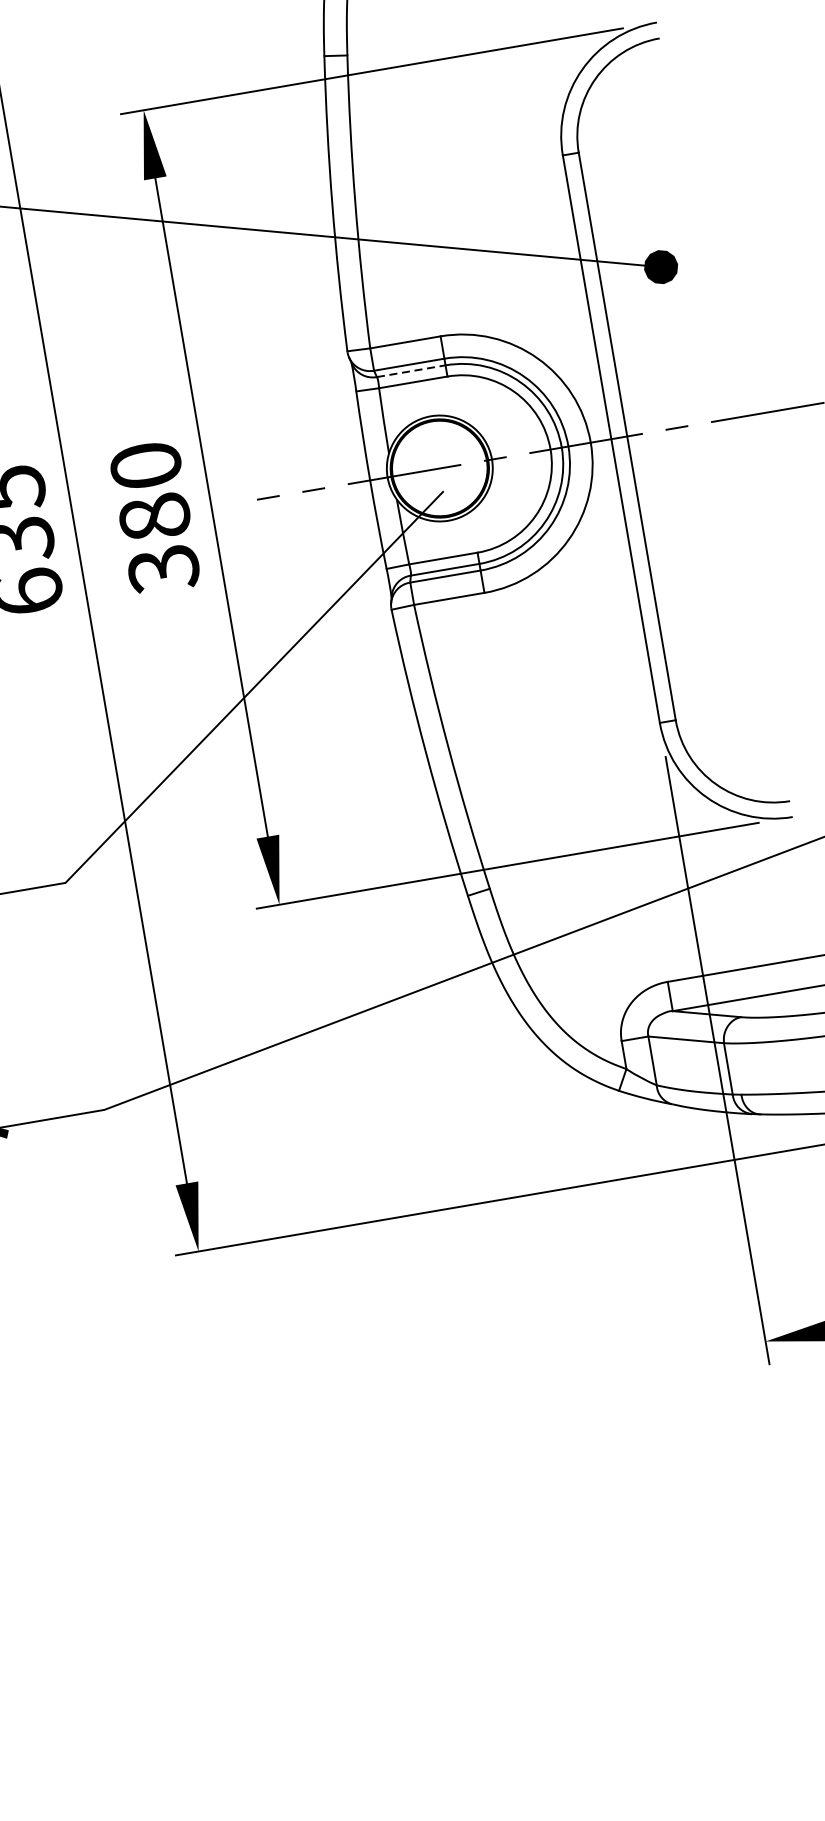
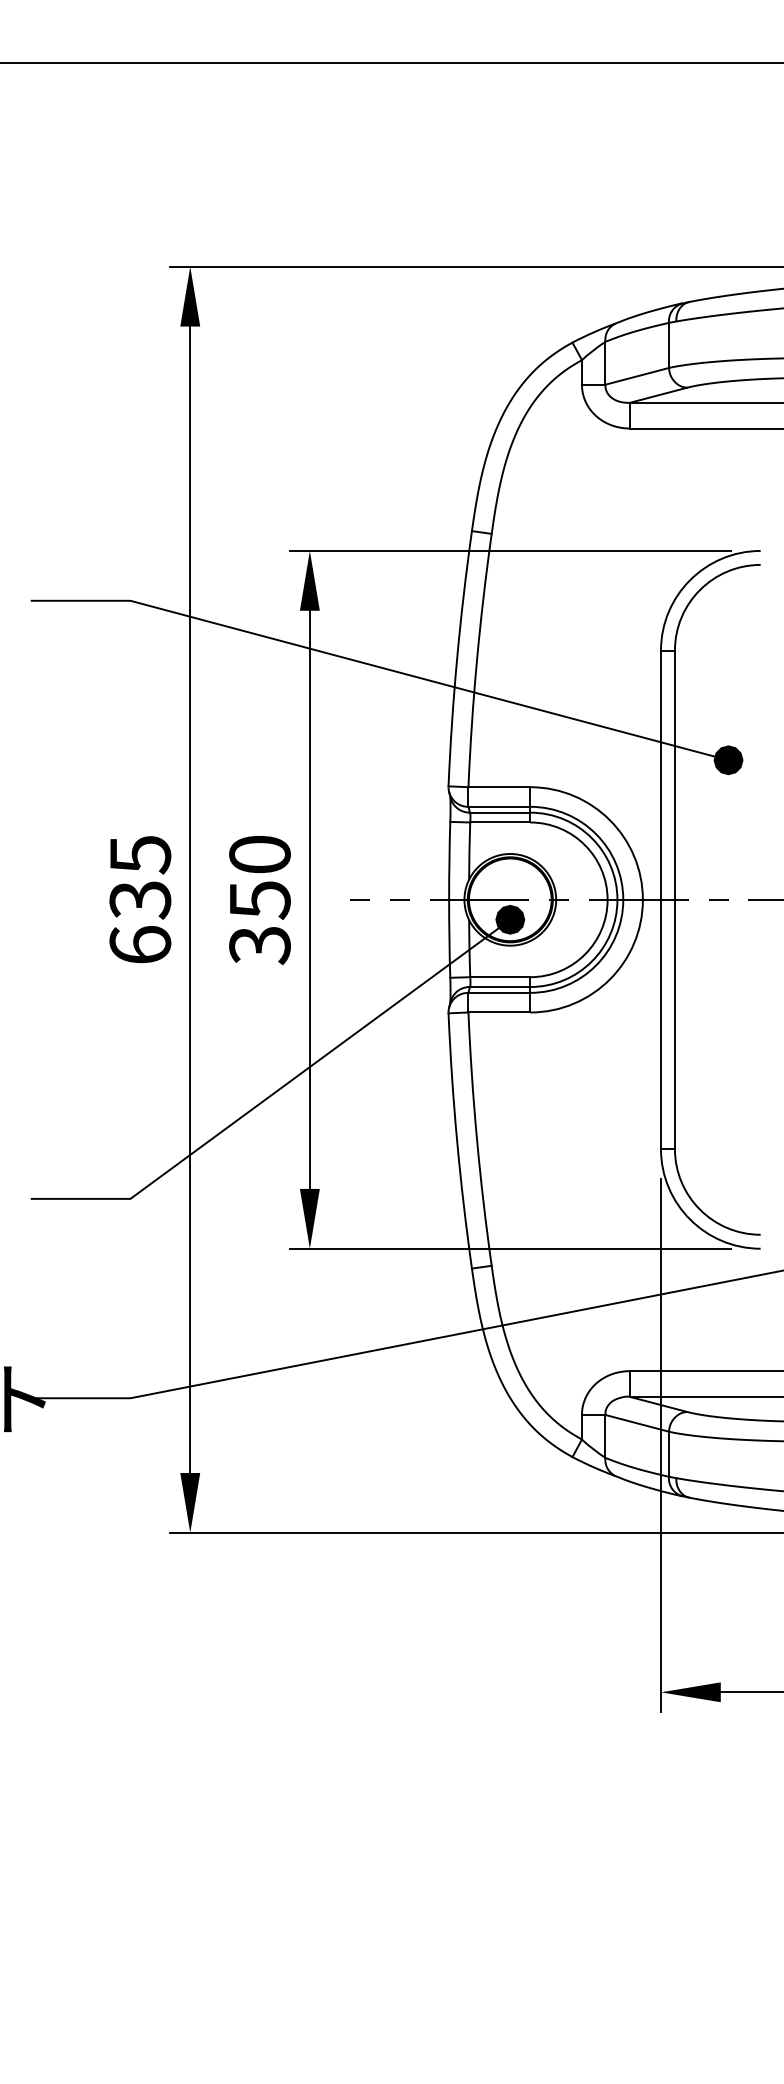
line: (411, 370) -> (500, 812), dashed -> solid
fill: (443, 490) -> (510, 919), added
text: (154, 518) -> (259, 900), 380 -> 350

